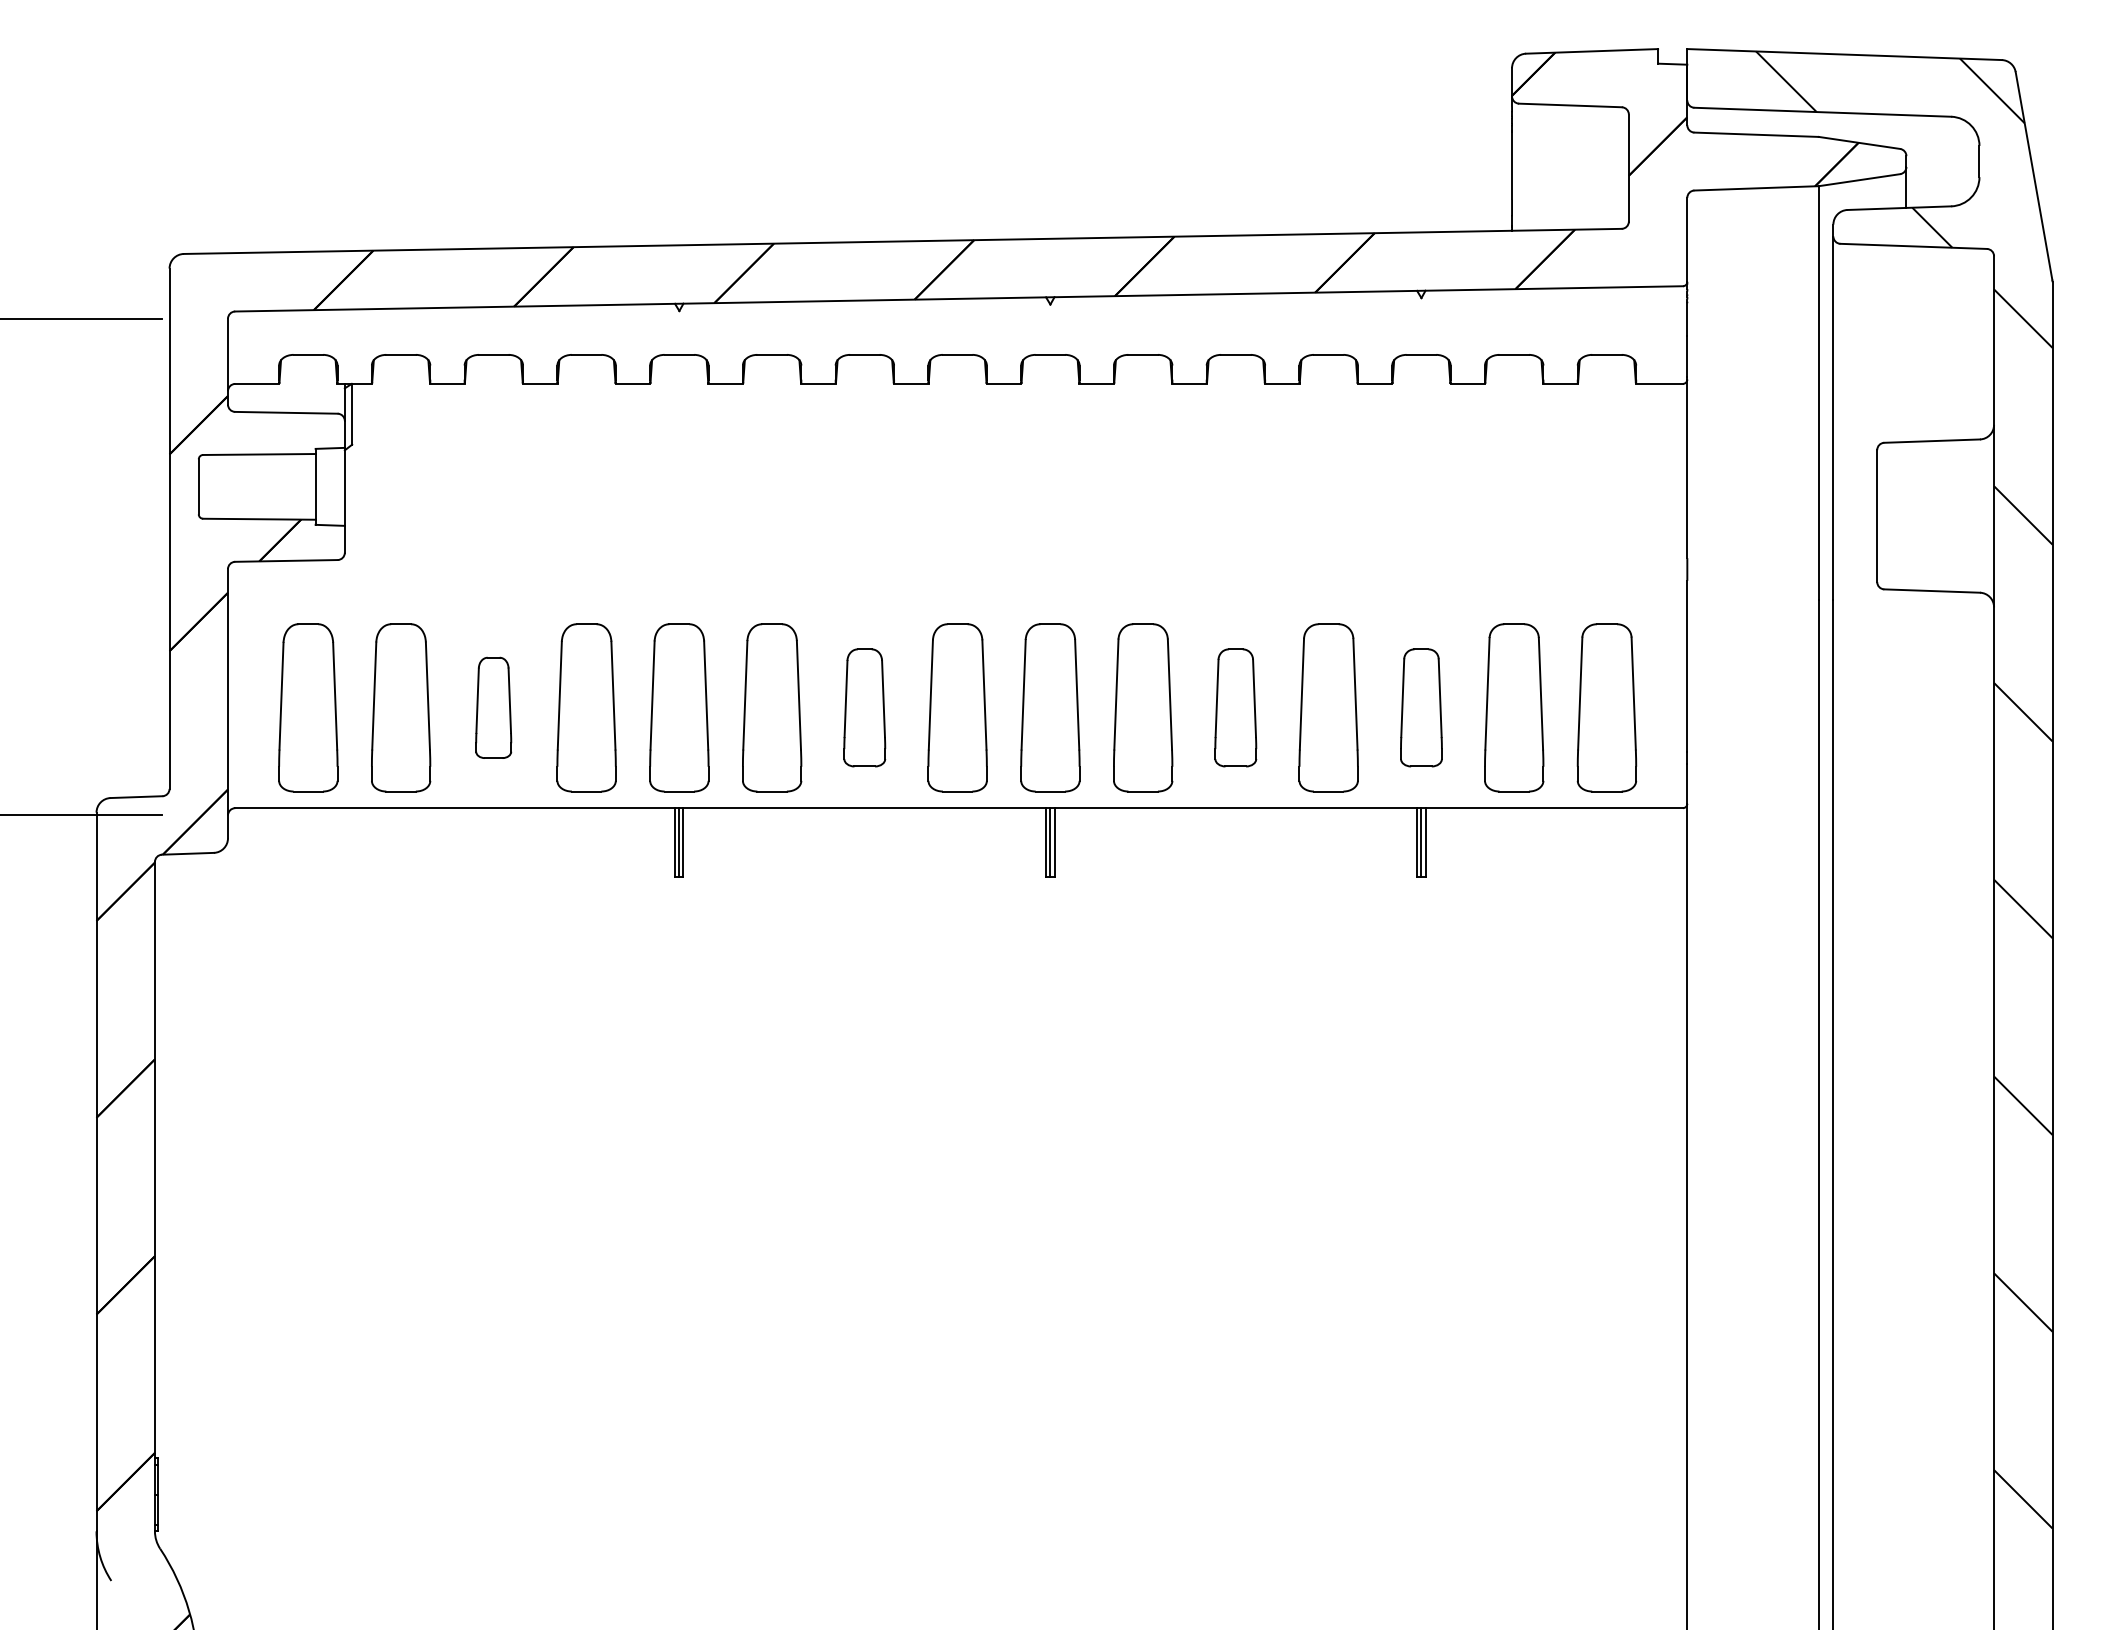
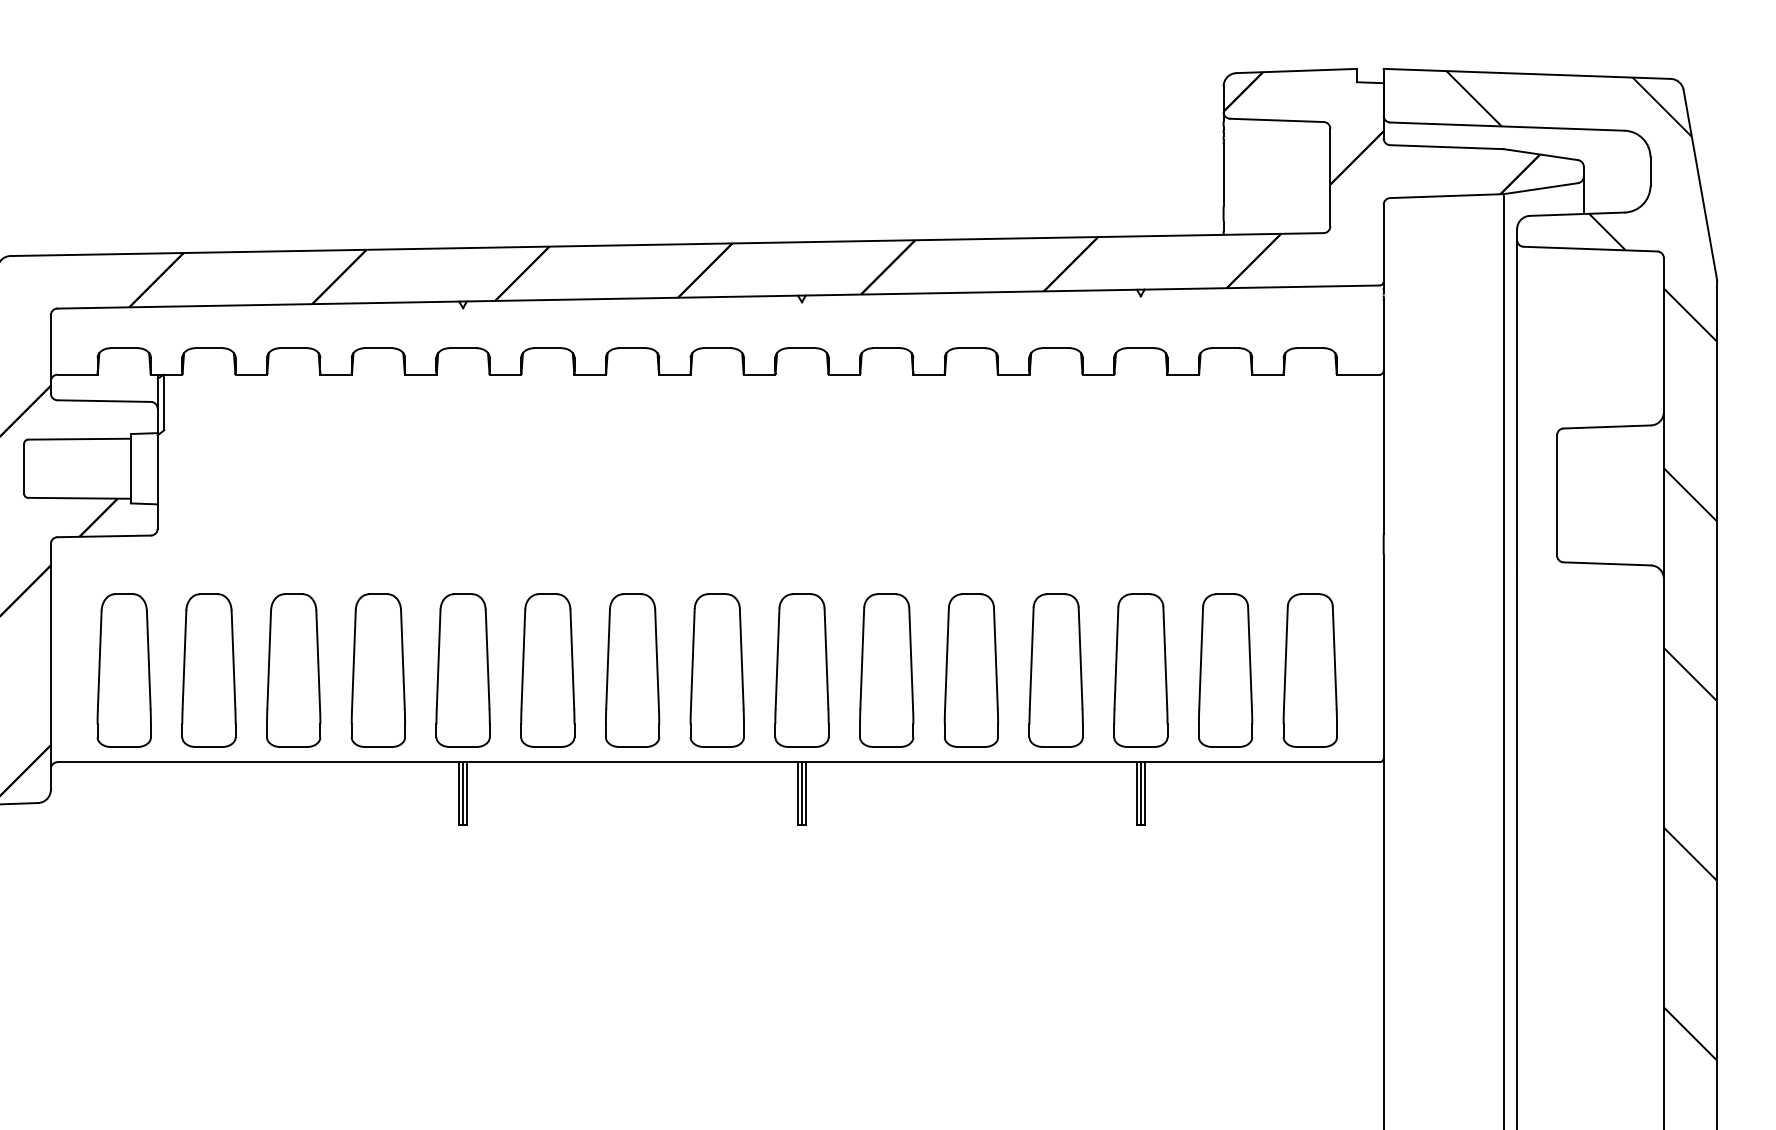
part: (493, 707) -> (293, 670), size x1.67
part: (864, 707) -> (632, 670), size x1.43
part: (1235, 707) -> (971, 670), size x1.43
part: (1421, 707) -> (1140, 670), size x1.43

